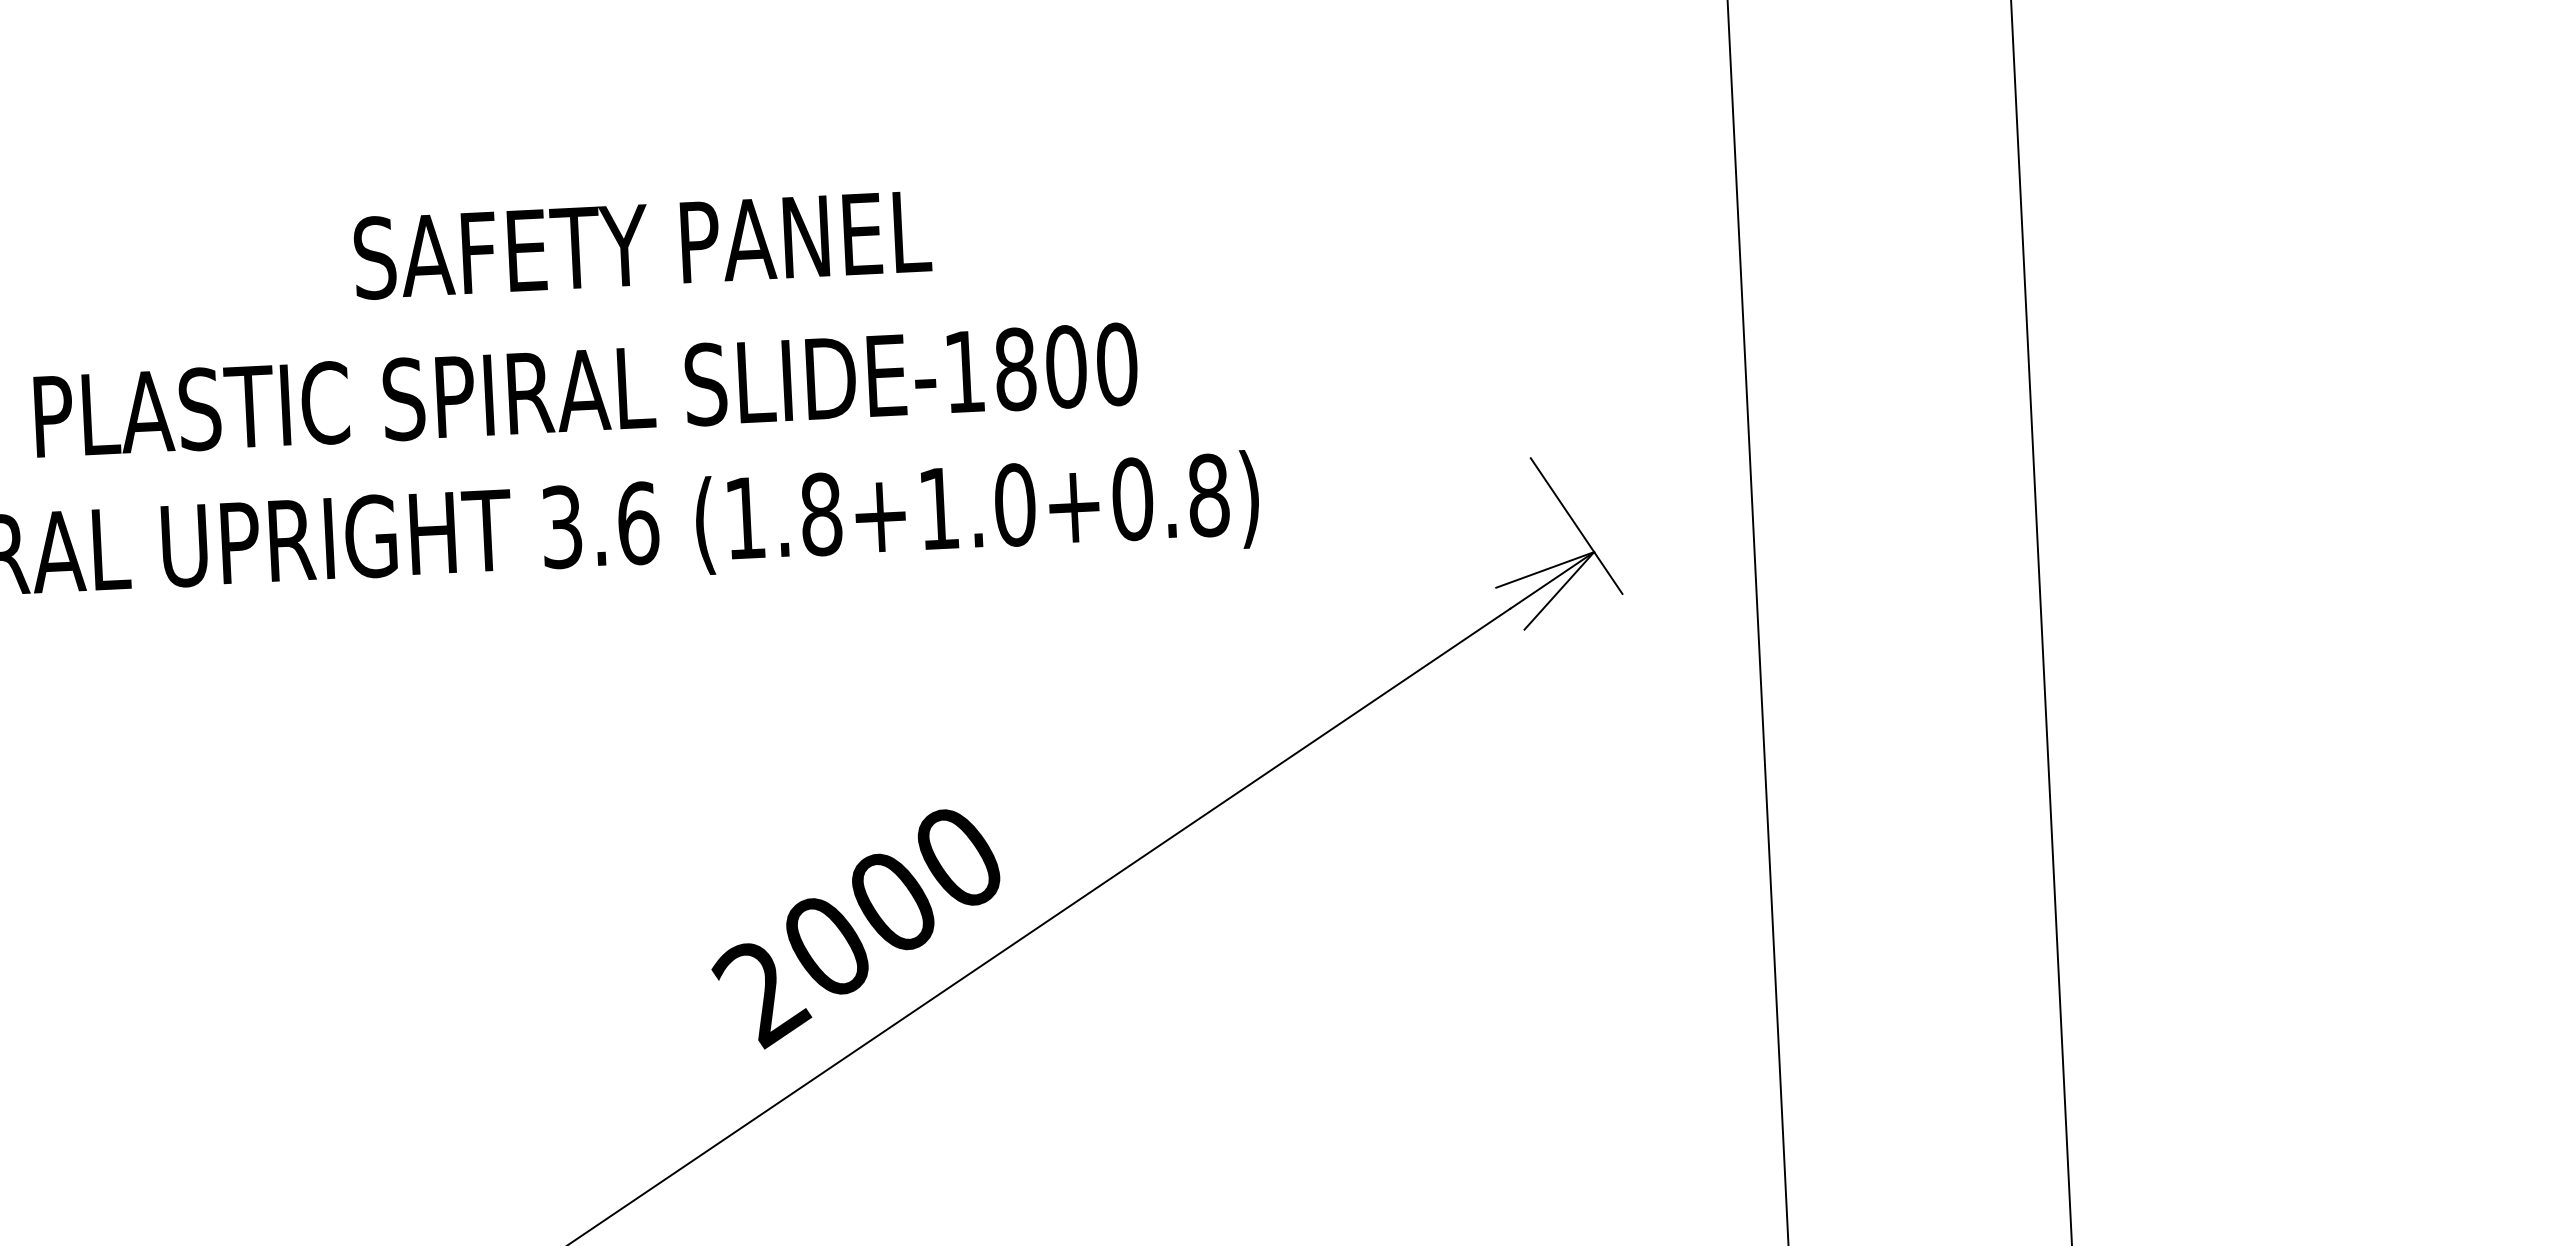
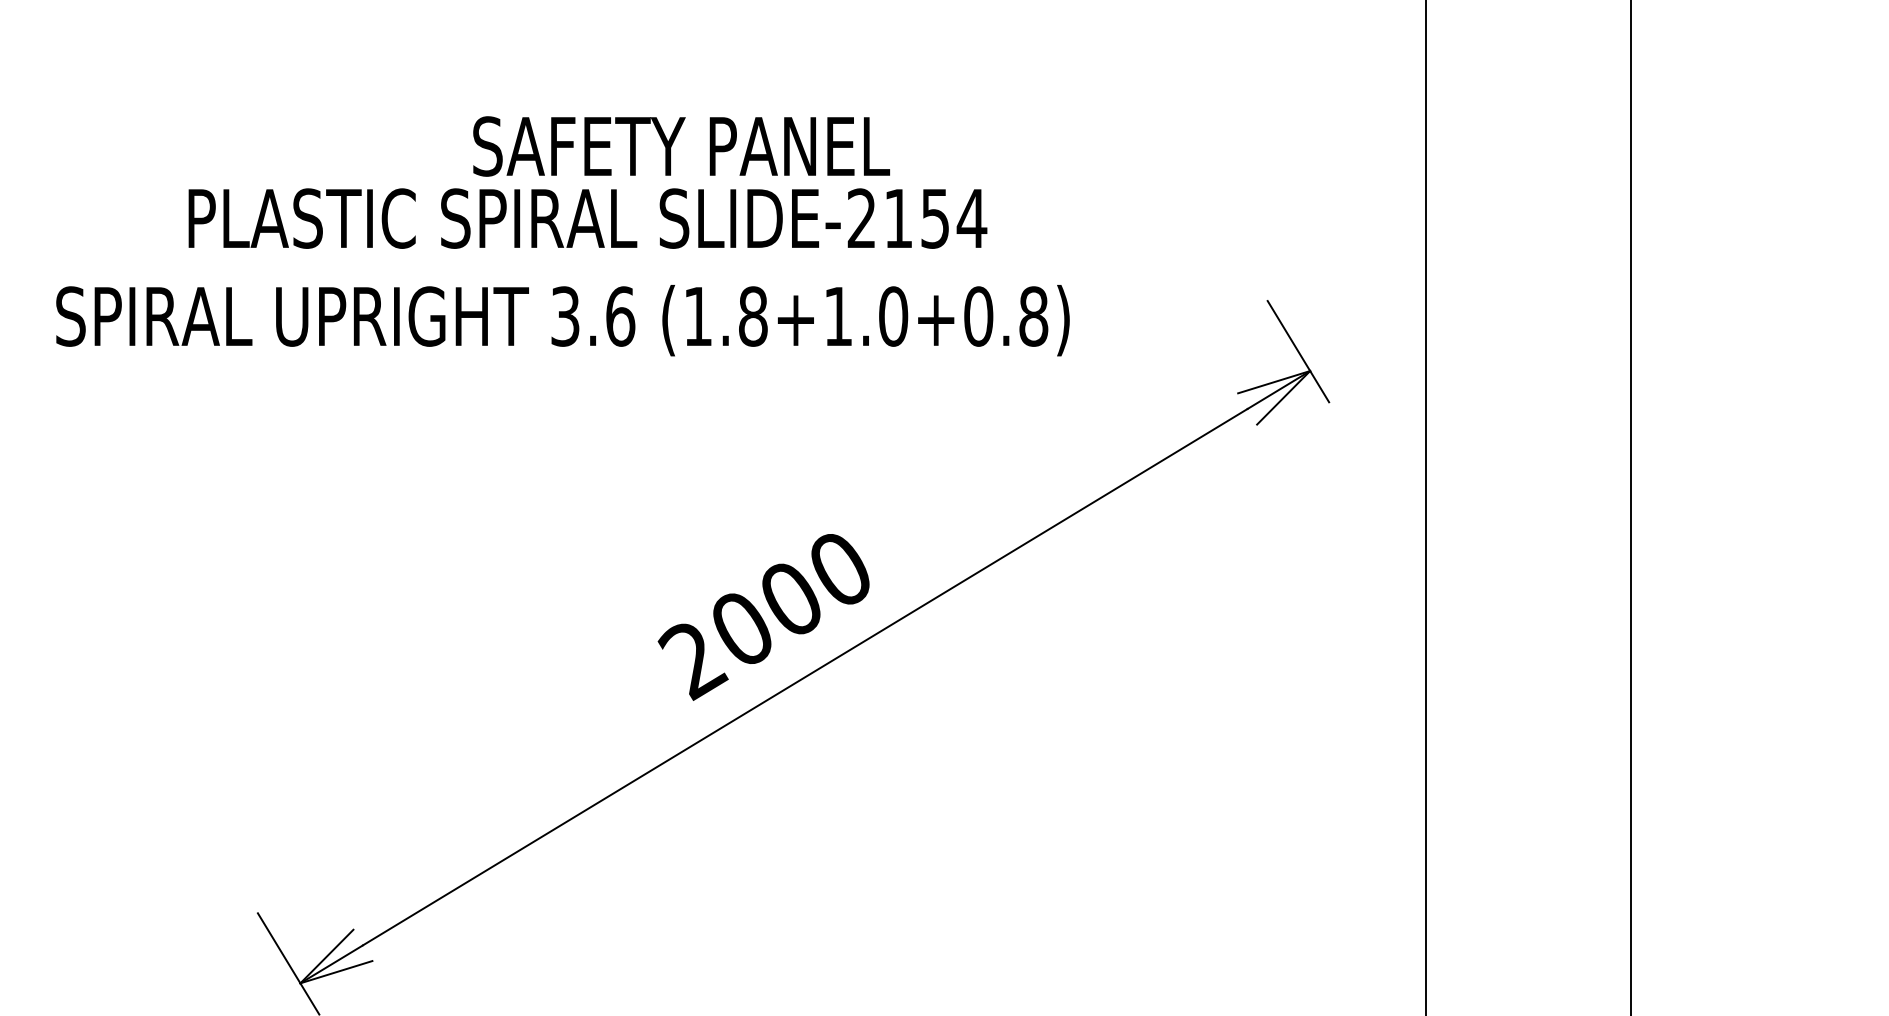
text: (642, 244) -> (681, 146), moved
text: (1041, 367) -> (917, 218), SLIDE-1800 -> SLIDE-2154

